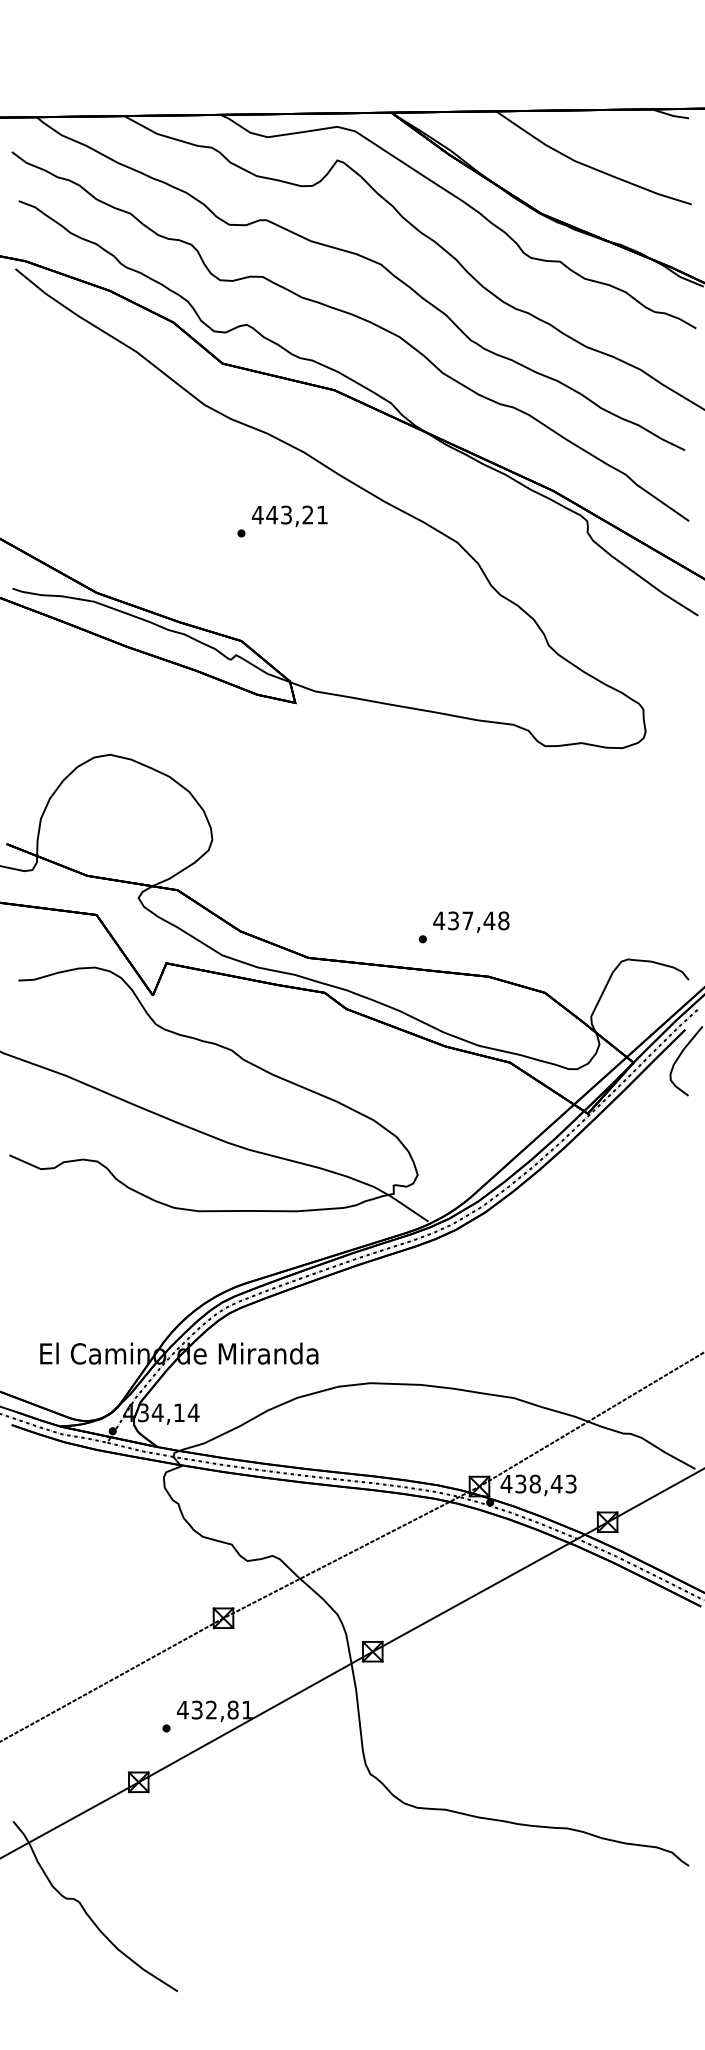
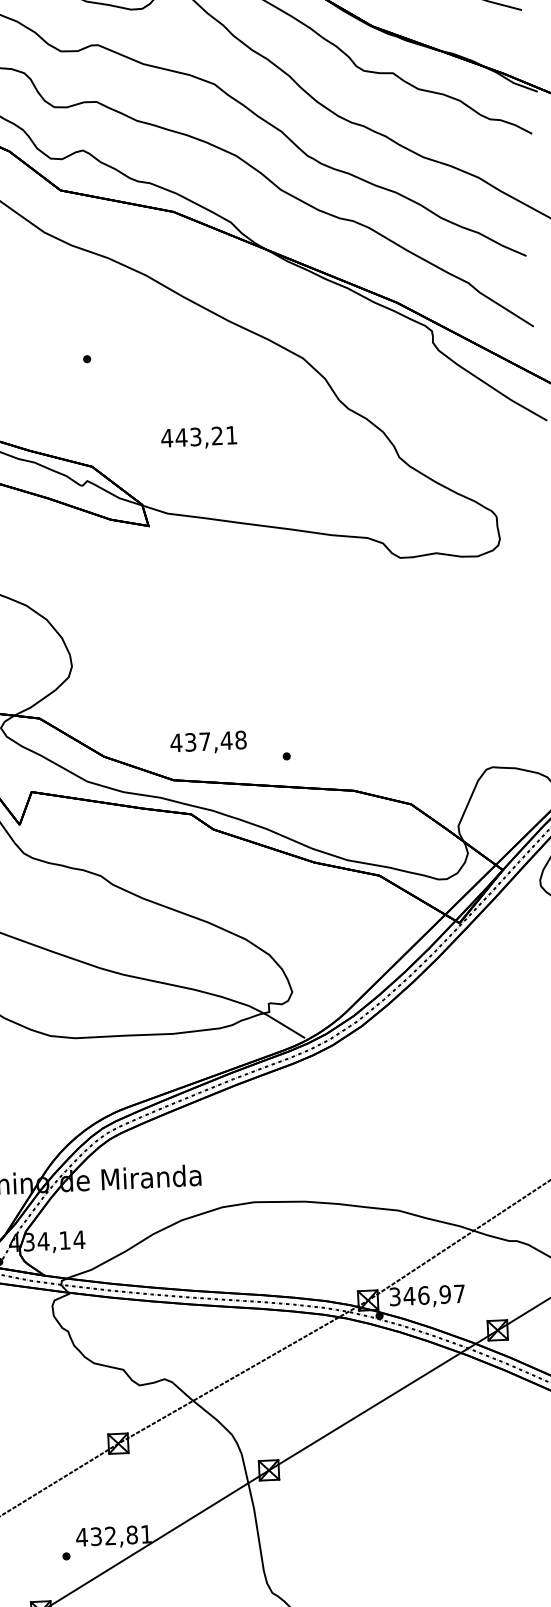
text: (289, 516) -> (198, 438), moved
text: (471, 921) -> (208, 742), moved
text: (538, 1483) -> (426, 1294), 438,43 -> 346,97

